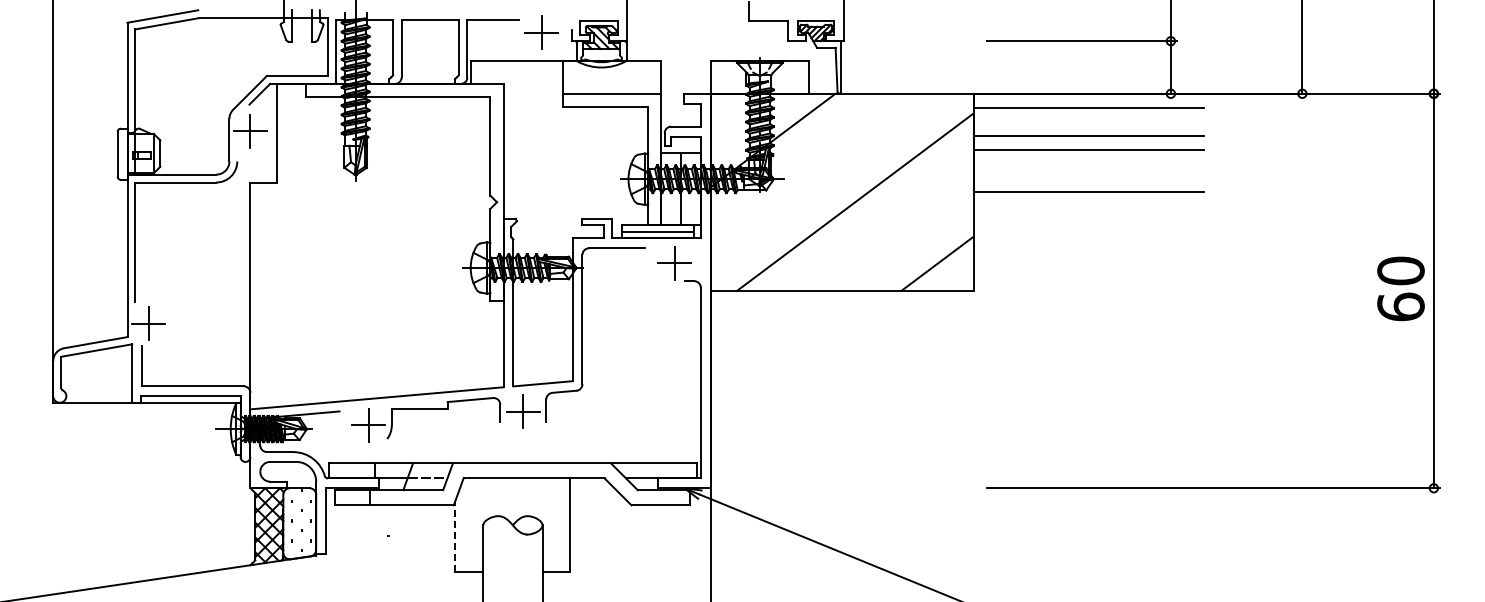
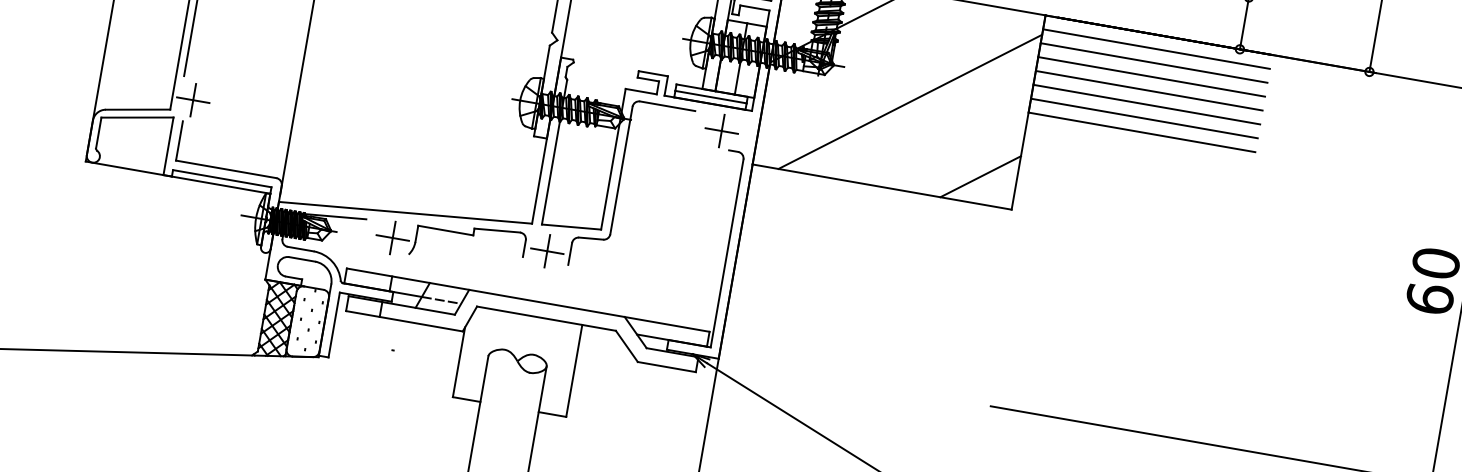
line: (1088, 122) -> (1153, 63), added
line: (1088, 164) -> (1146, 104), added
line: (1088, 178) -> (1144, 118), added
line: (455, 535) -> (459, 361), dashed -> solid

